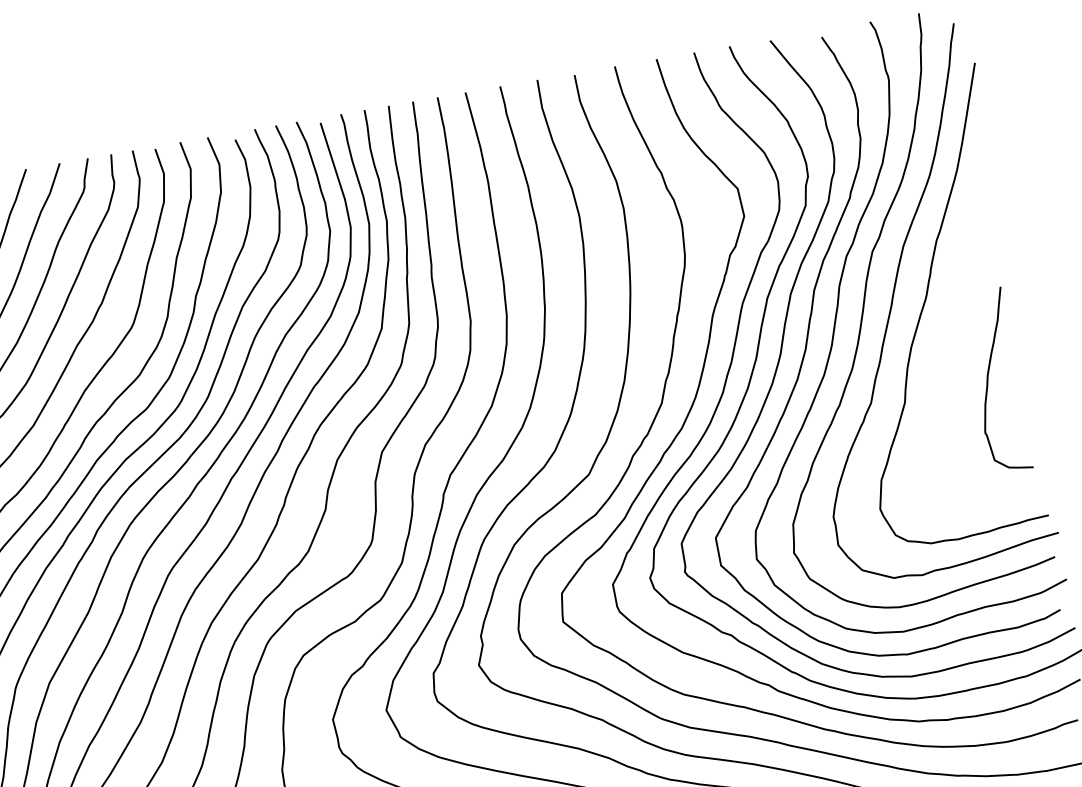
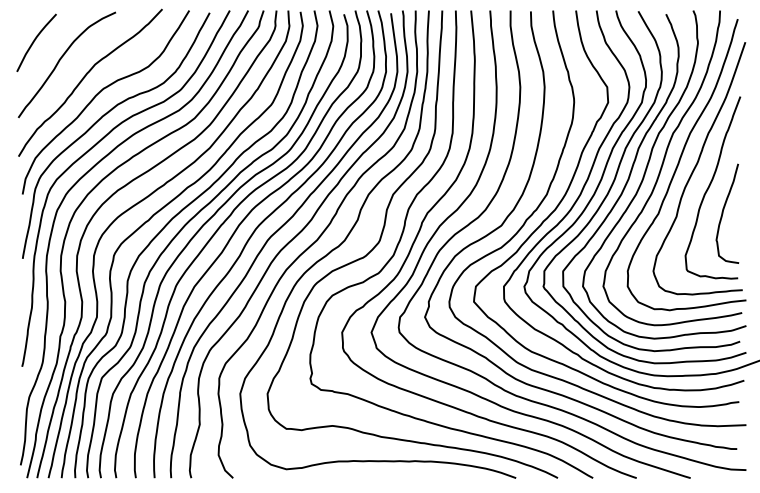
curve: (957, 336) -> (710, 186), added

